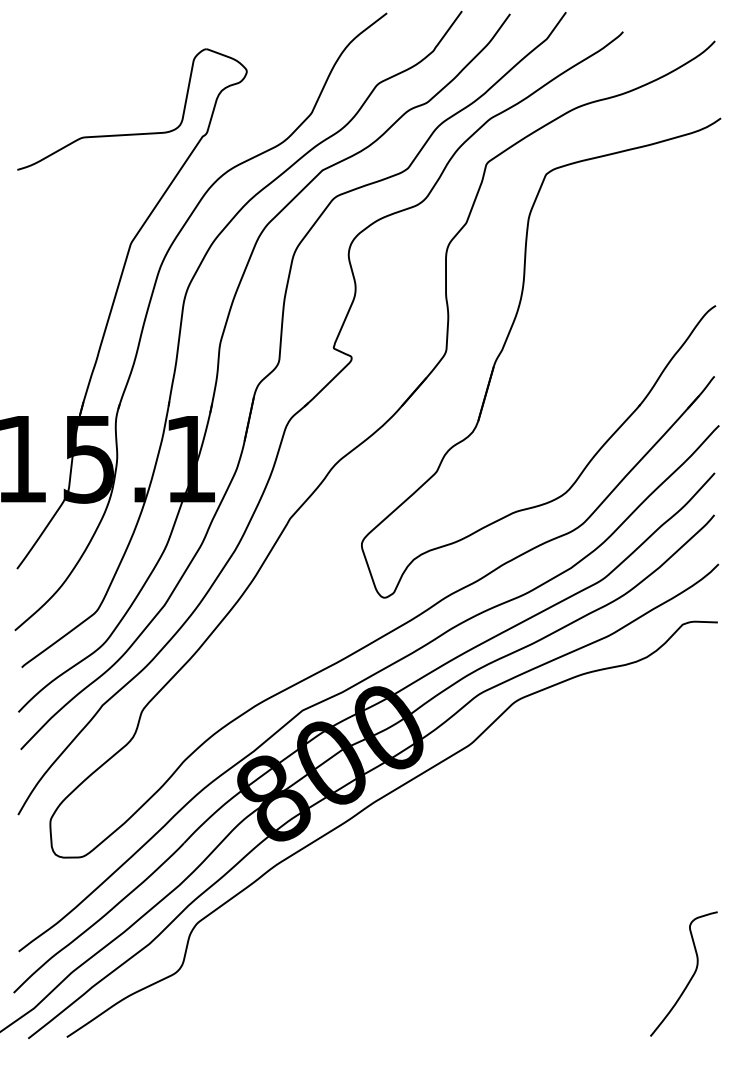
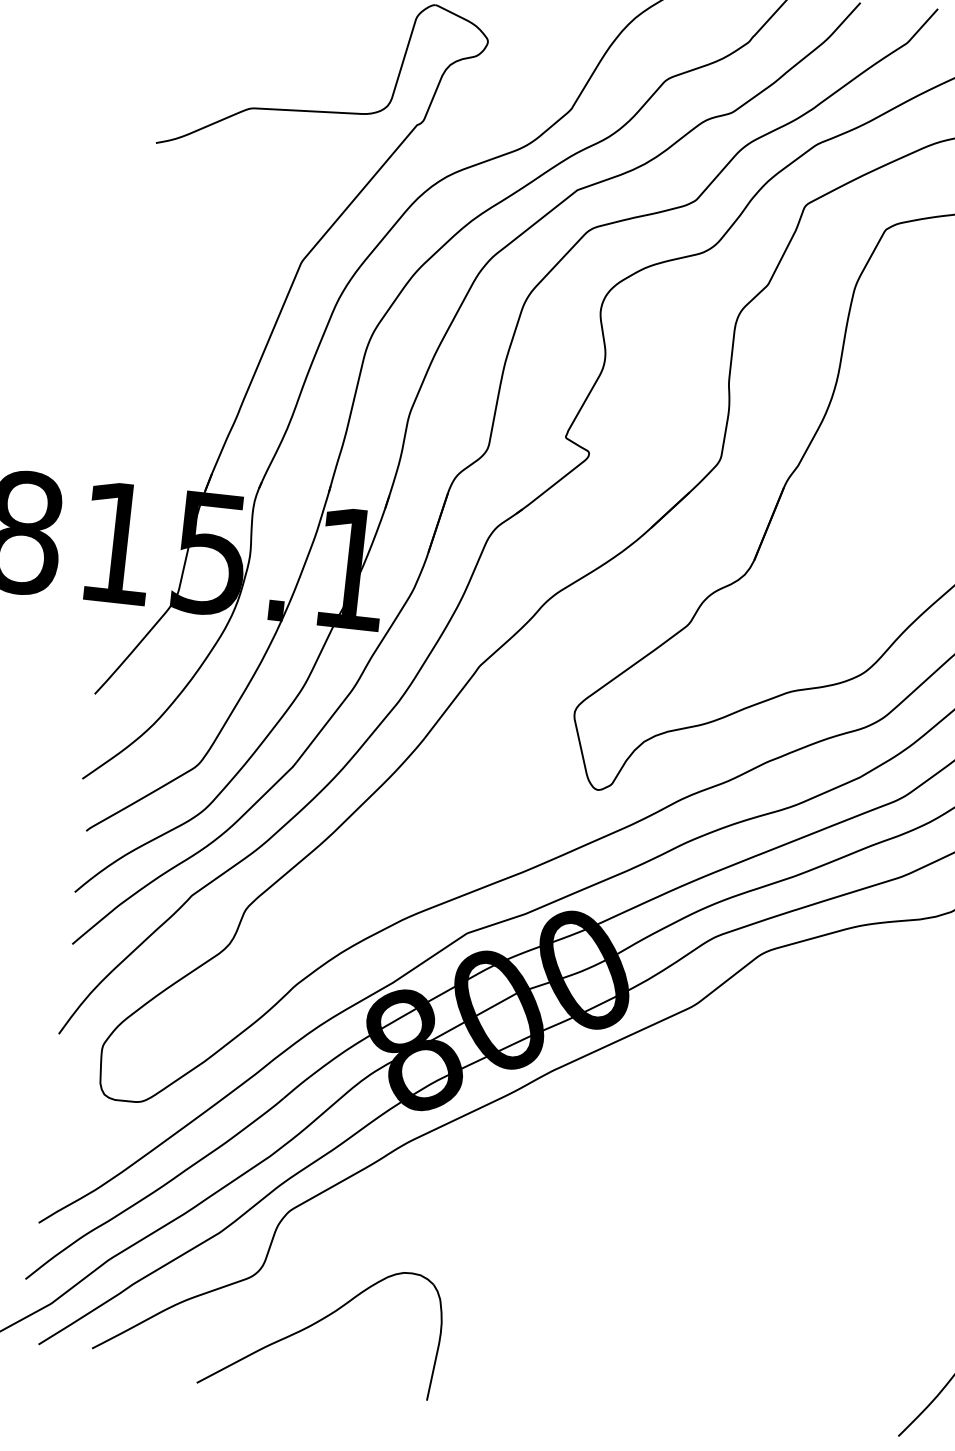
part: (229, 1005) -> (321, 1329), added

